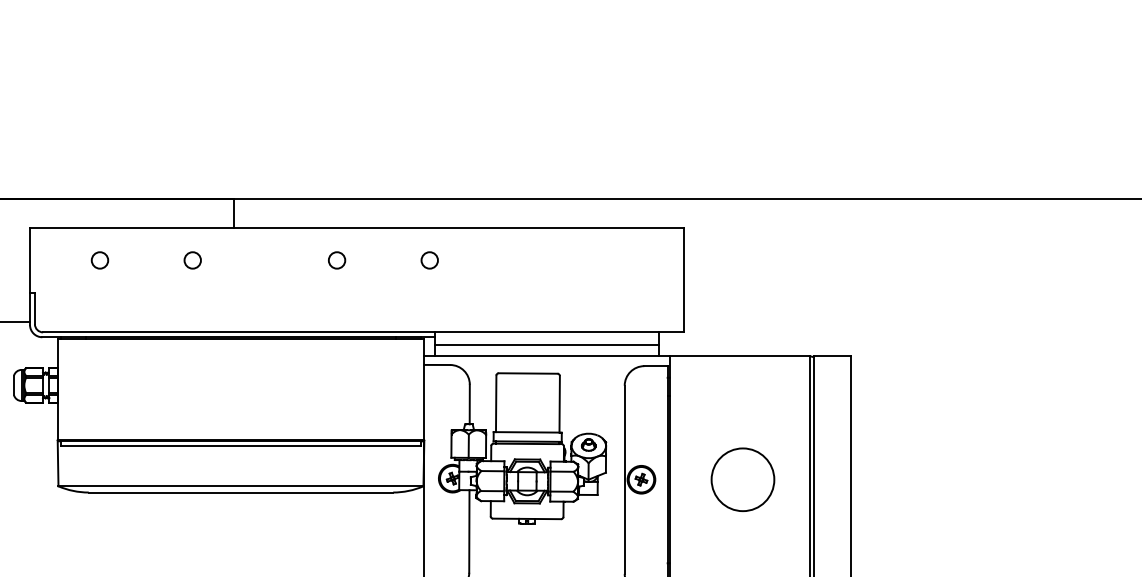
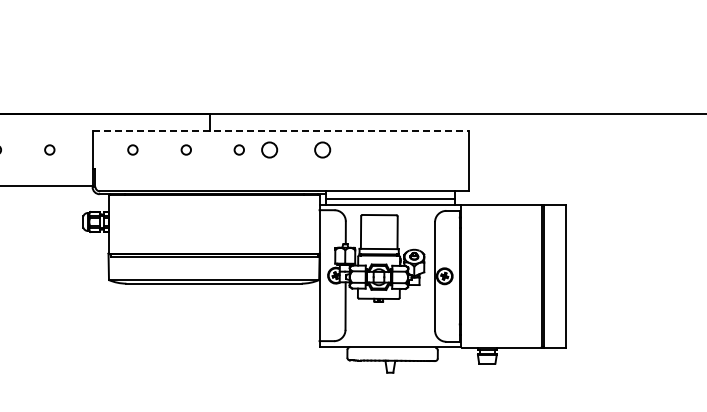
line: (358, 228) -> (281, 131), solid -> dashed
circle: (283, 259) -> (238, 149), added
circle: (335, 259) -> (268, 149), size x1.6
circle: (429, 259) -> (322, 149), size x1.6
circle: (743, 480) -> (503, 276), removed

